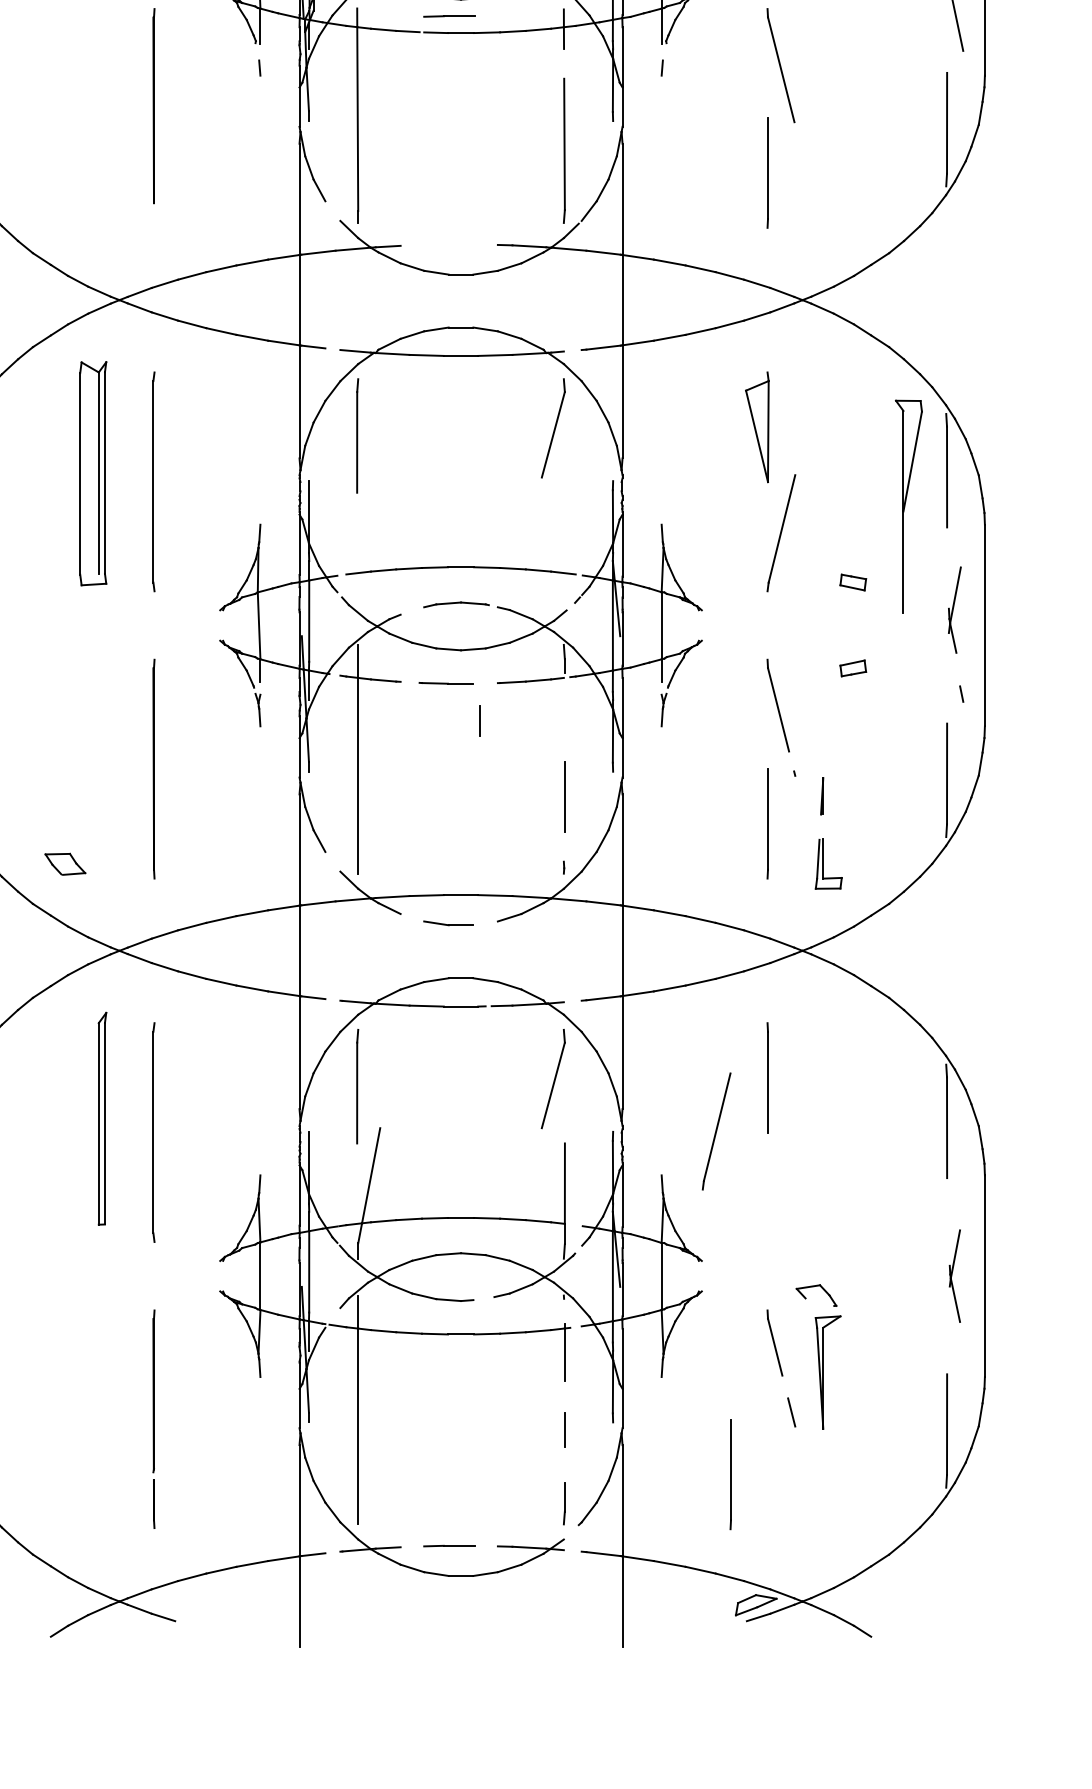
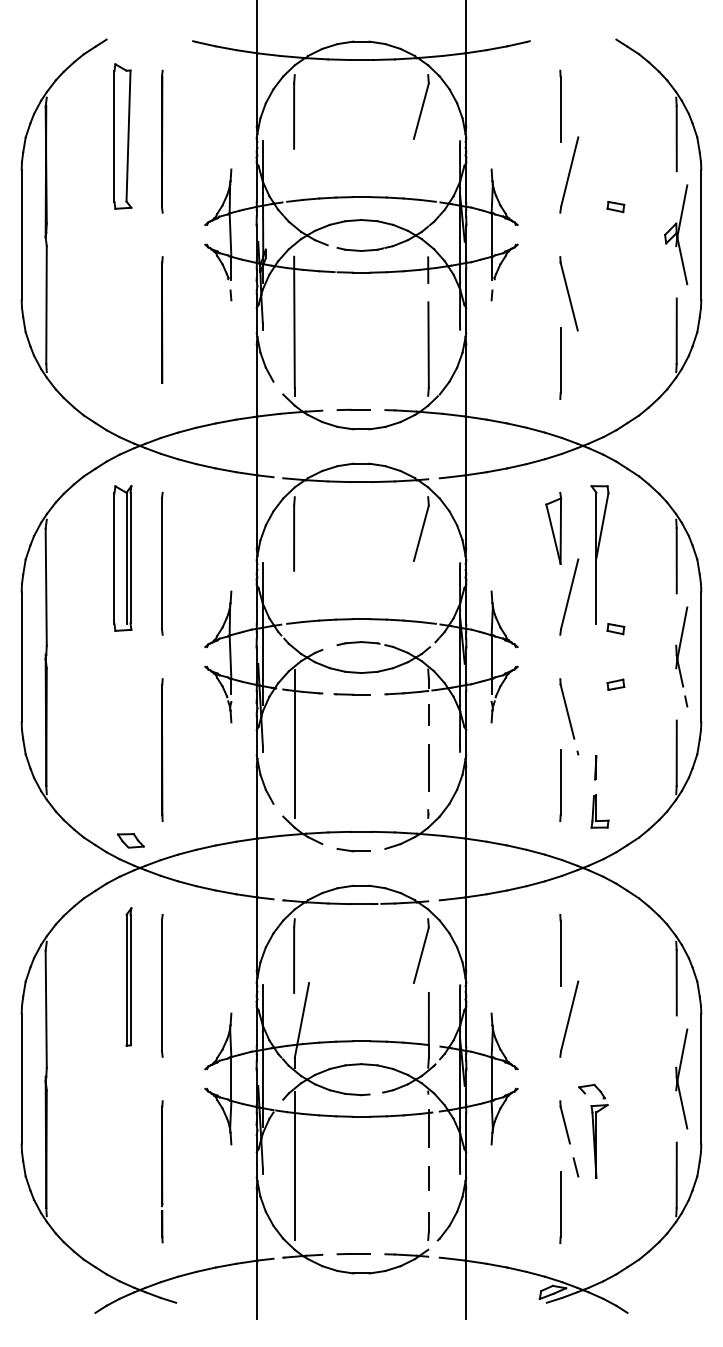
line: (448, 15) -> (353, 409), moved
part: (908, 506) -> (599, 554), moved
part: (954, 609) -> (681, 646), size x1.43
line: (479, 720) -> (428, 714), moved
part: (64, 863) -> (130, 840), moved
line: (716, 1130) -> (569, 1018), moved
part: (954, 1275) -> (681, 1078), size x1.67
line: (730, 1474) -> (560, 1207), moved

